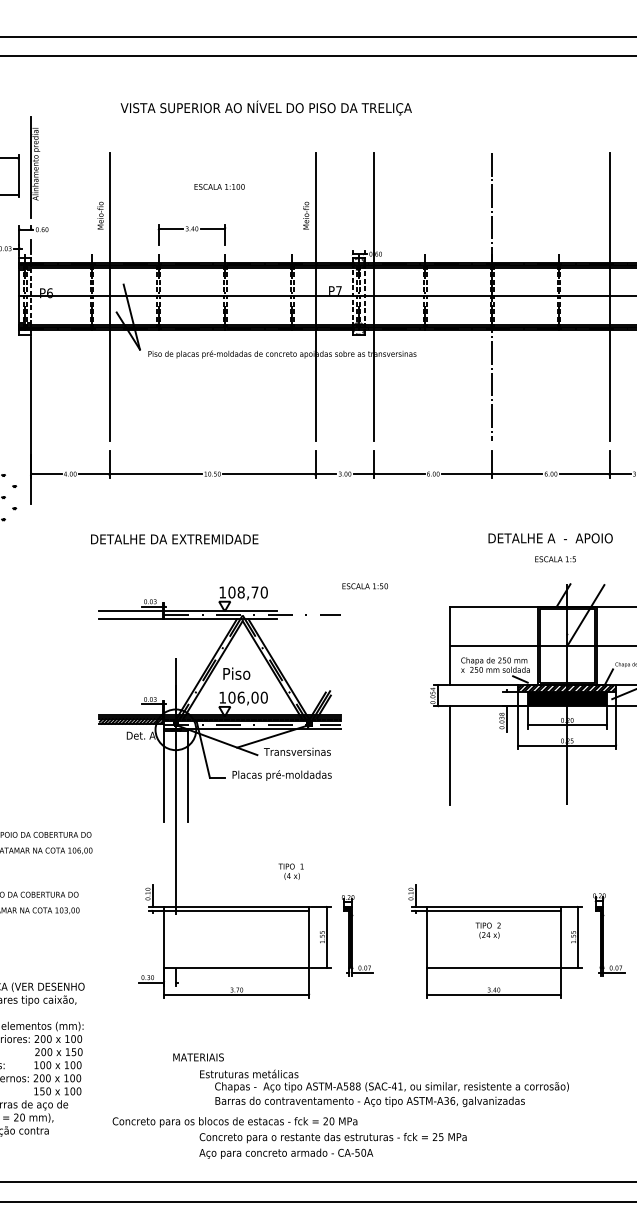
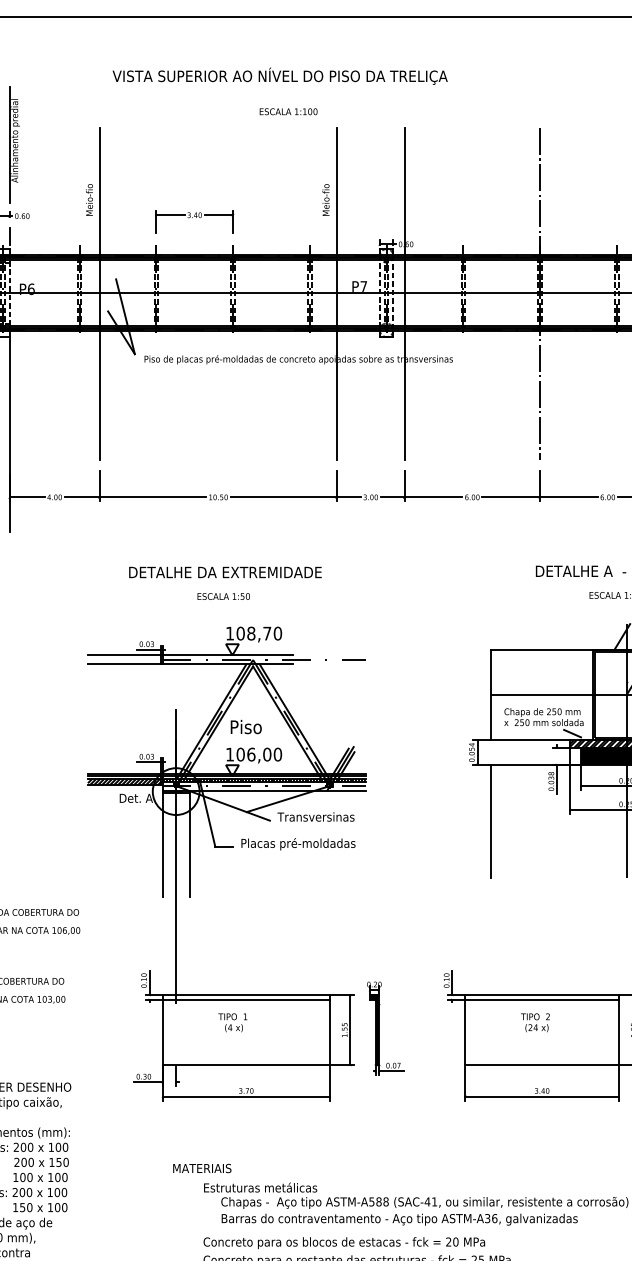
text: (219, 186) -> (288, 111), moved
text: (174, 539) -> (225, 572), moved
text: (364, 586) -> (222, 596), moved
text: (290, 871) -> (232, 1022), moved
text: (234, 1122) -> (343, 1243), moved

